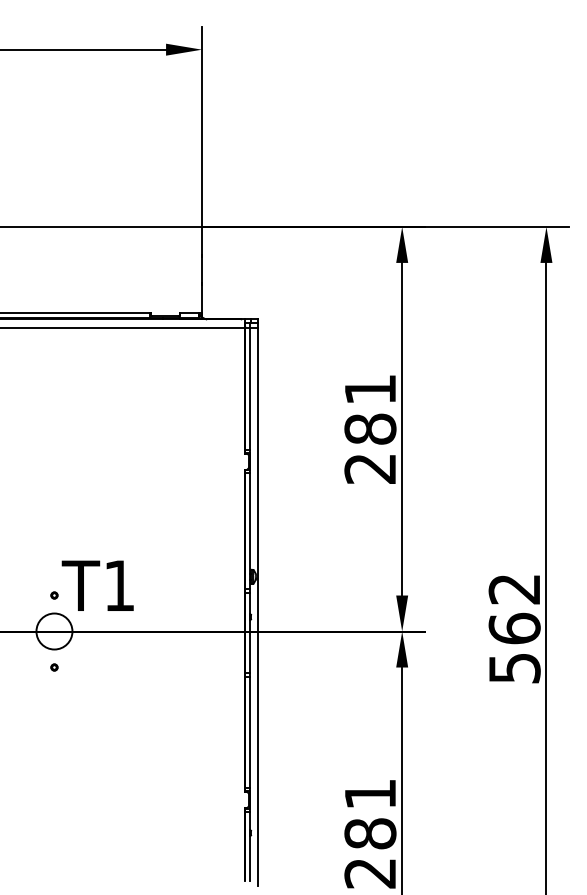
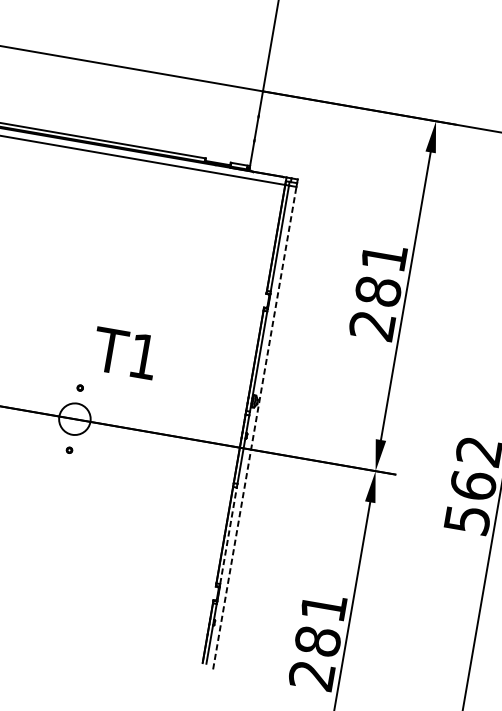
text: (97, 585) -> (124, 352), moved
line: (258, 606) -> (255, 428), solid -> dashed
line: (249, 732) -> (228, 535), solid -> dashed

